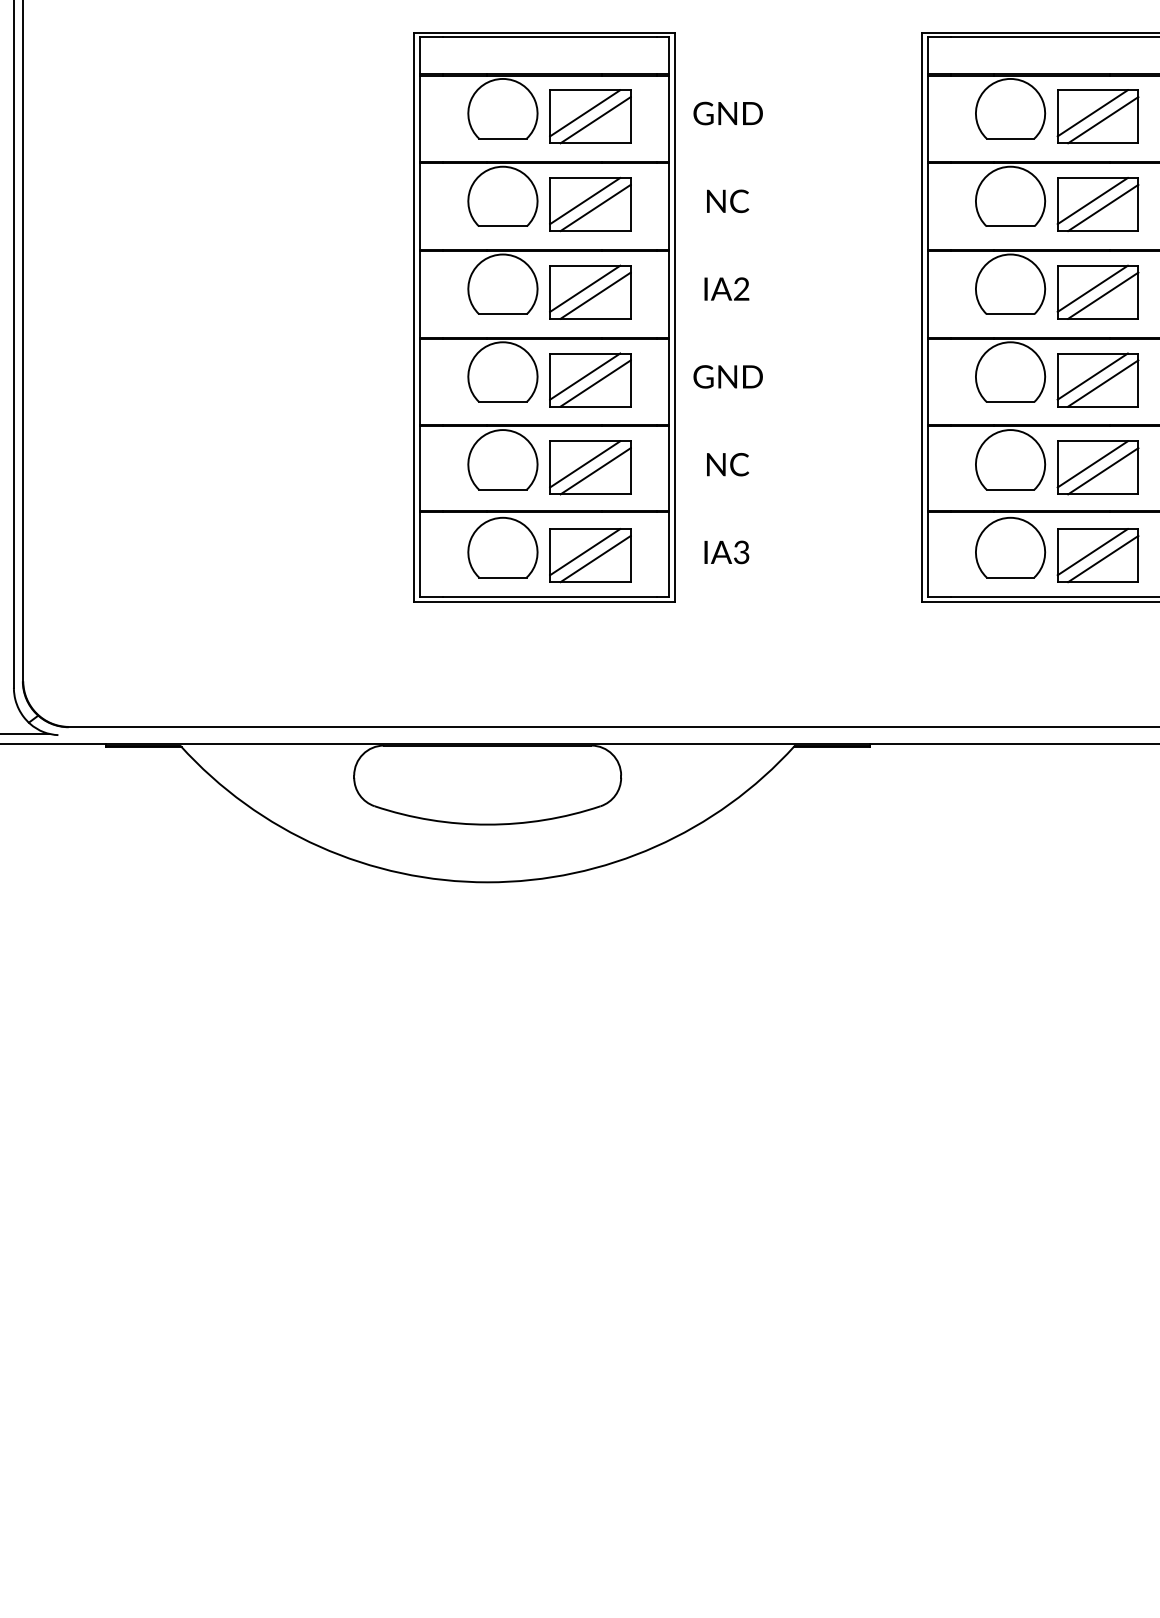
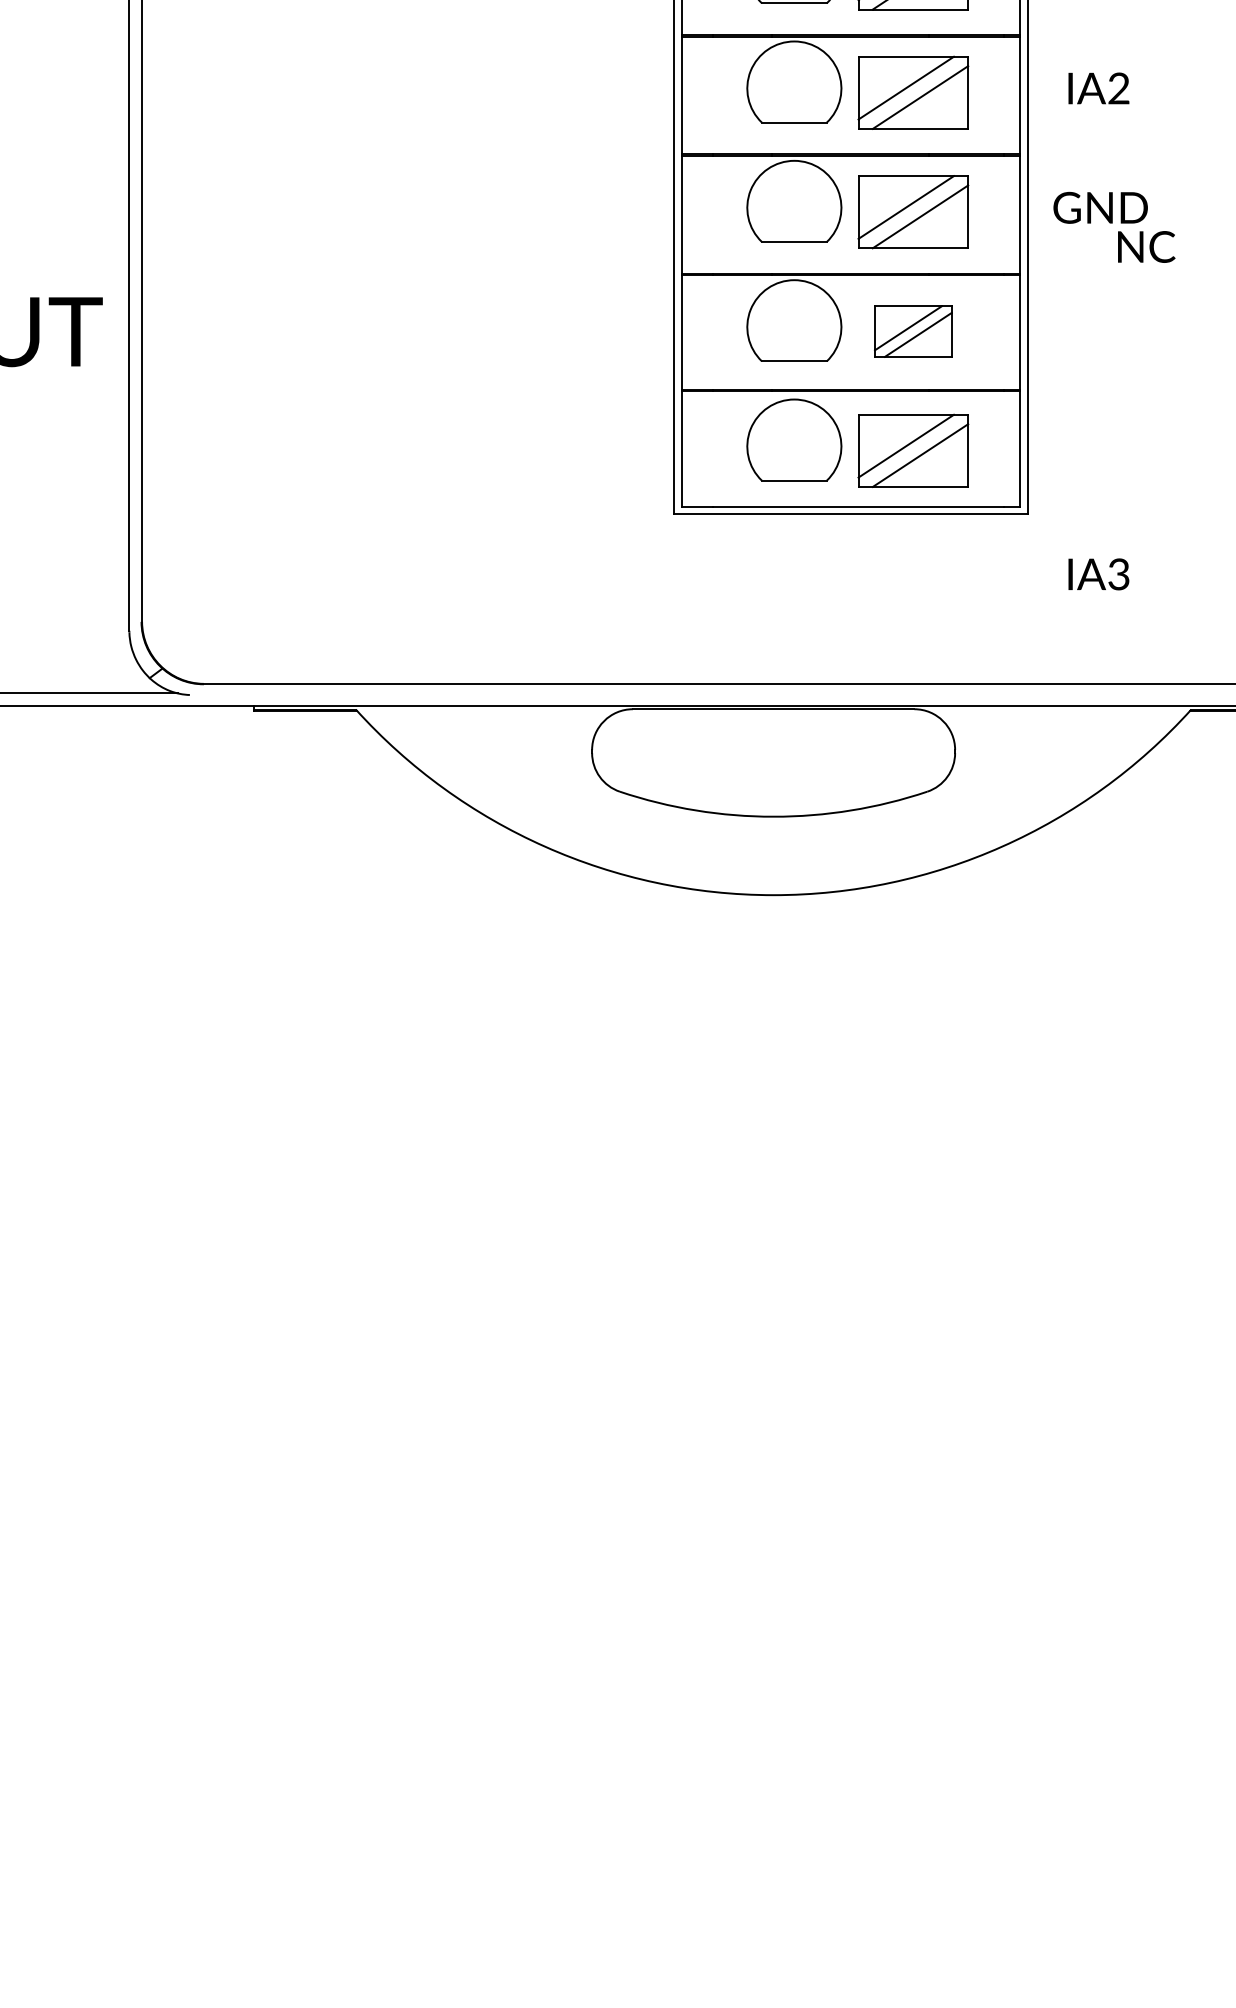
text: (727, 464) -> (1145, 246), moved
part: (590, 467) -> (913, 331), size x0.7
text: (726, 552) -> (1098, 574), moved

